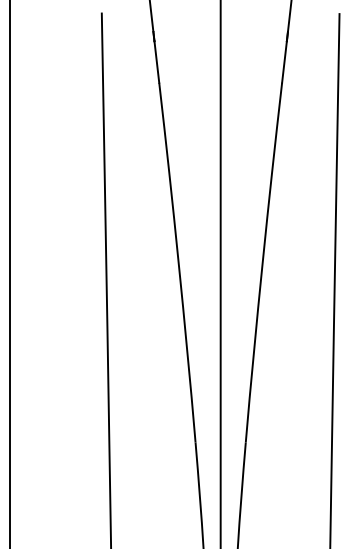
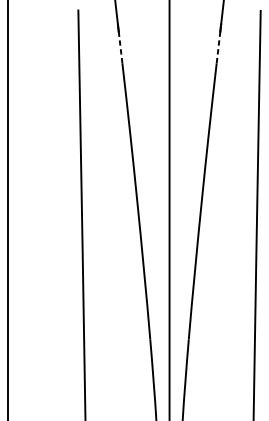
line: (156, 61) -> (120, 47), solid -> dashed
line: (284, 61) -> (218, 47), solid -> dashed

